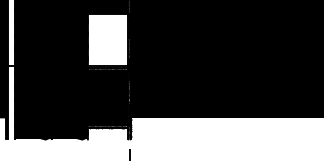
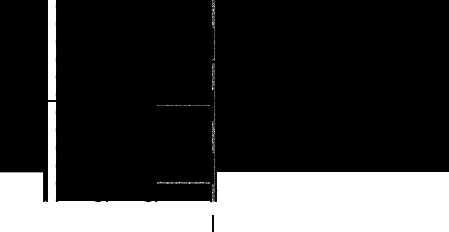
fill: (107, 40) -> (183, 66), added
fill: (107, 133) -> (183, 193), added

